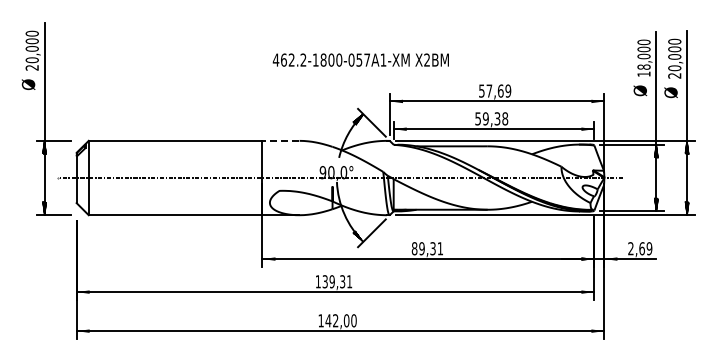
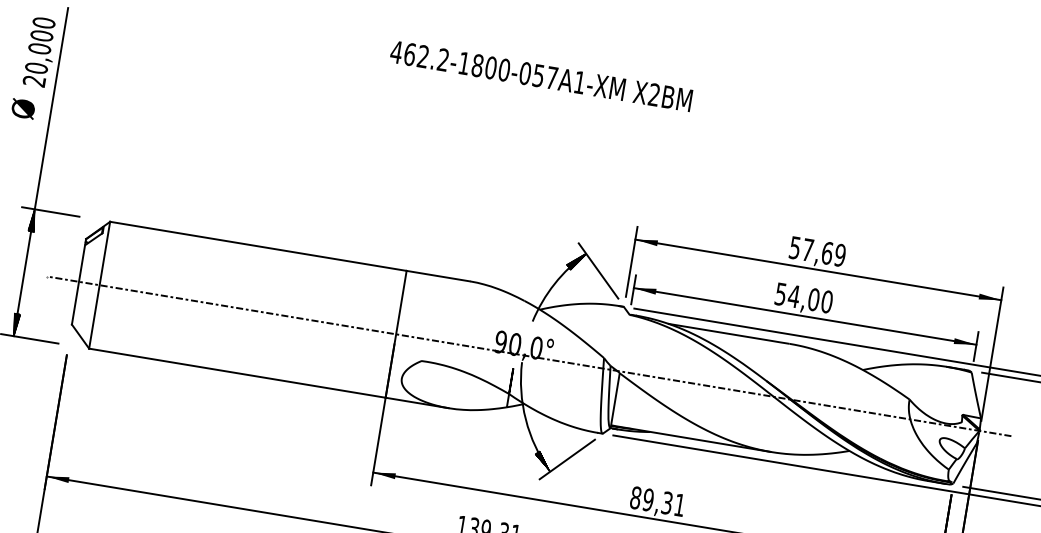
text: (360, 59) -> (540, 75), moved
text: (495, 118) -> (810, 298), 59,38 -> 54,00
line: (280, 140) -> (437, 275), dashed -> solid

